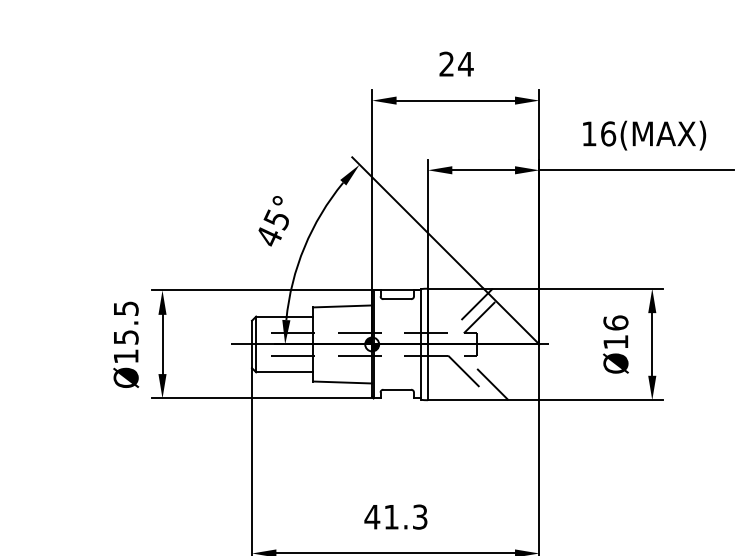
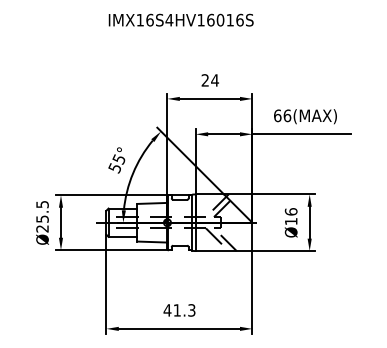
text: (588, 133) -> (277, 115), 16(MAX) -> 66(MAX)
text: (267, 237) -> (114, 168), 45° -> 55°
text: (126, 355) -> (42, 228), Ø15.5 -> Ø25.5

